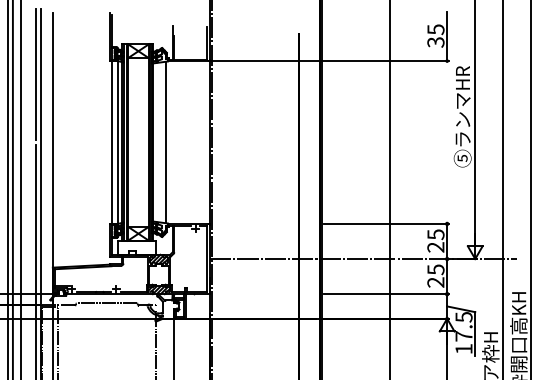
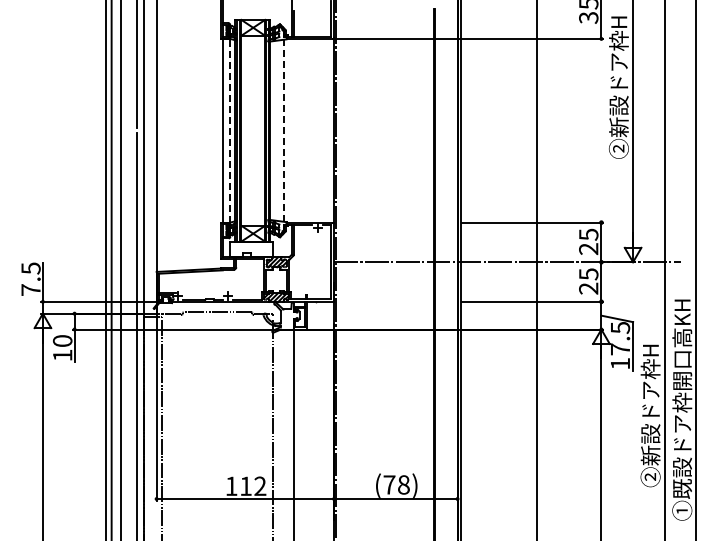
text: (462, 101) -> (618, 84), ⑤ランマHR -> ②新設ドア枠H
line: (118, 142) -> (230, 130), solid -> dashed
line: (166, 142) -> (284, 130), solid -> dashed

